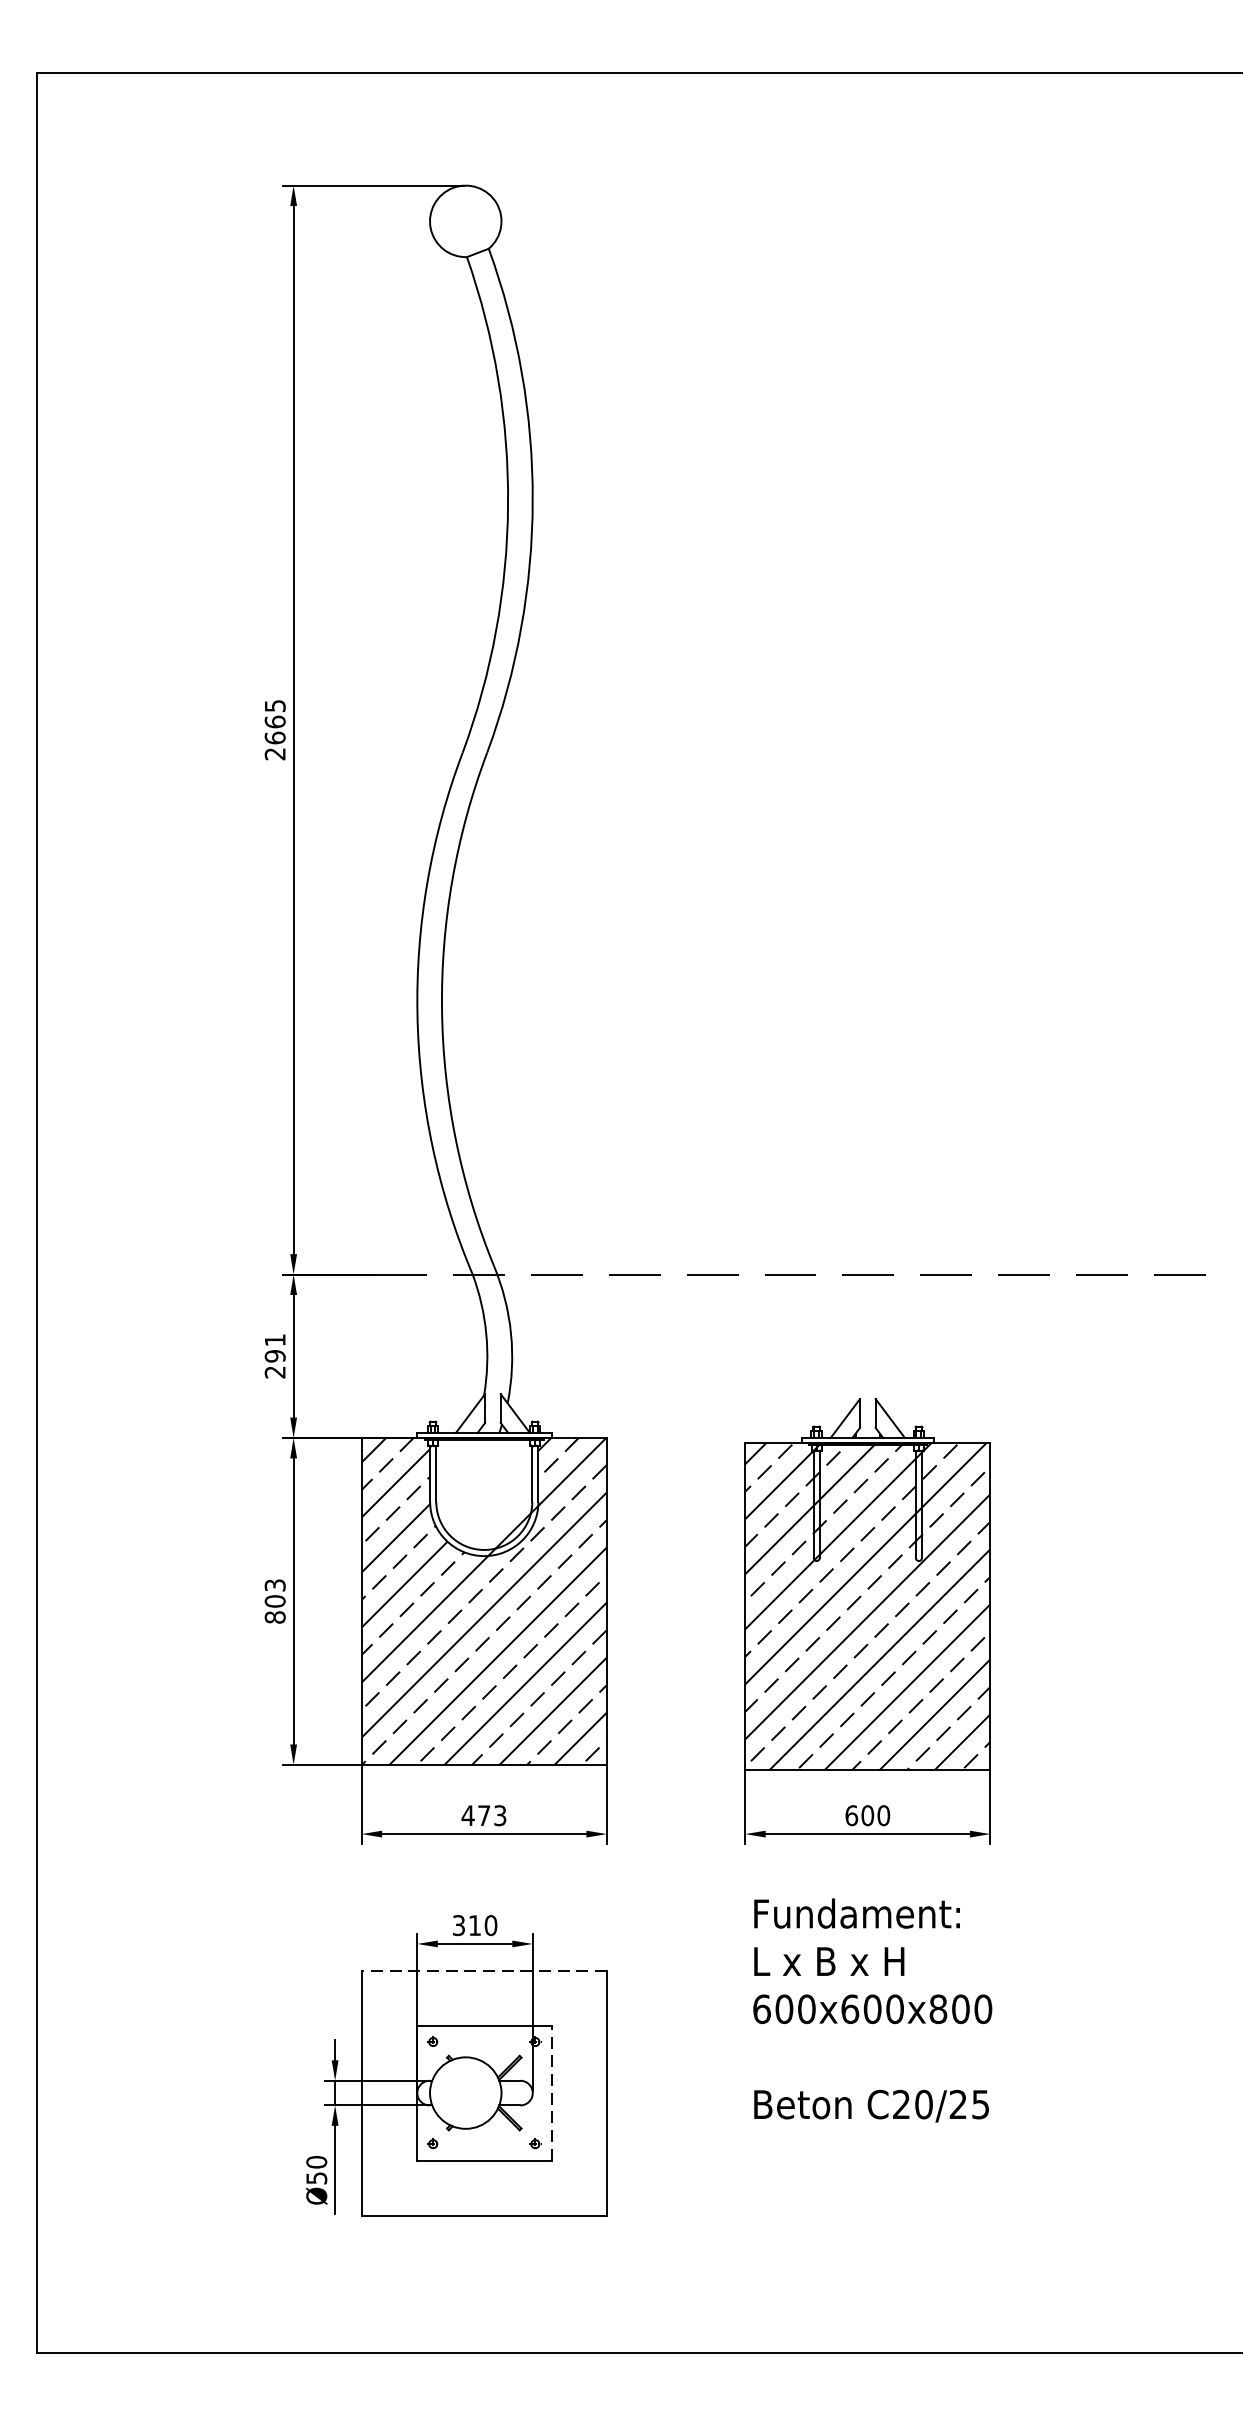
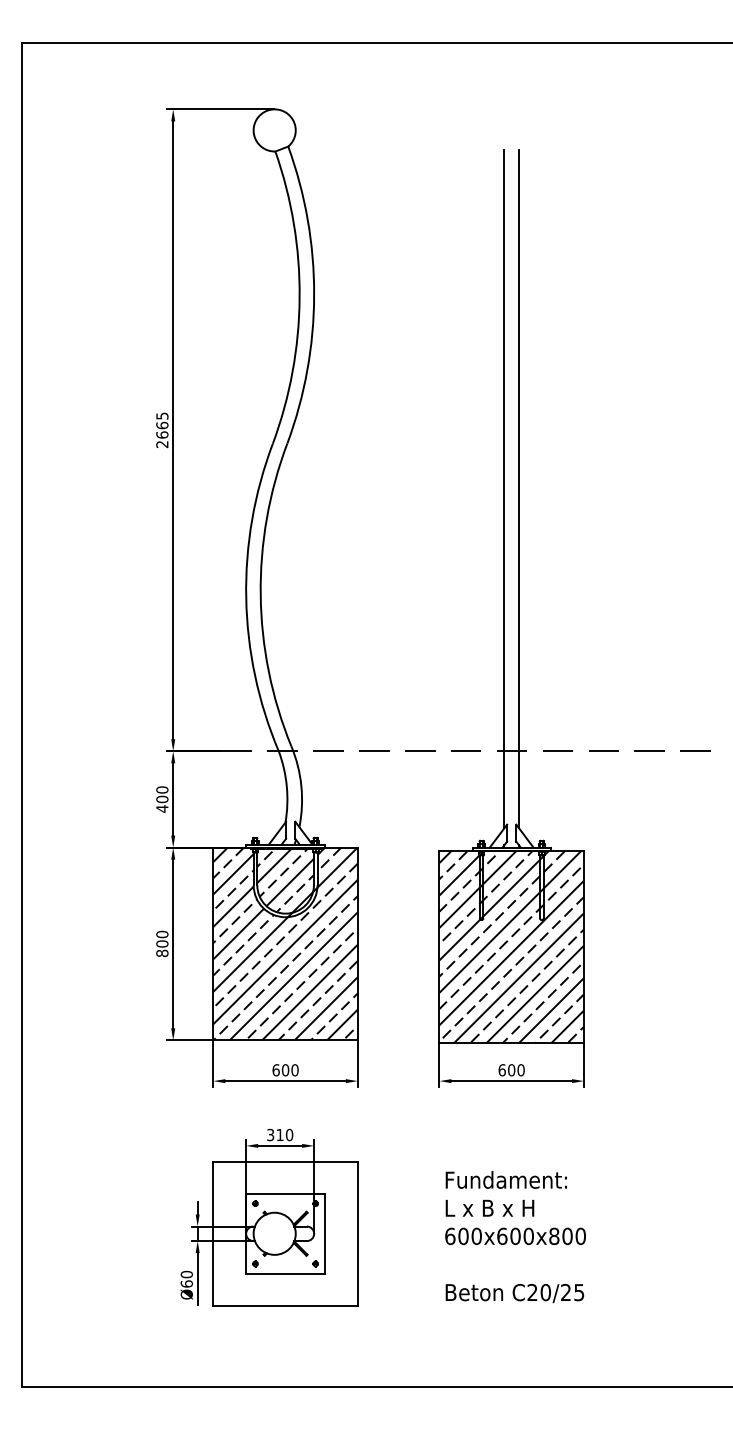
line: (855, 830) -> (504, 489), added
line: (879, 830) -> (518, 489), added
text: (275, 1356) -> (162, 799), 291 -> 400
hatch: (484, 1493) -> (285, 880), added
text: (275, 1585) -> (162, 934), 803 -> 800
text: (484, 1816) -> (285, 1070), 473 -> 600
line: (484, 1970) -> (285, 1161), dashed -> solid
text: (872, 2011) -> (515, 1237), moved
line: (551, 2092) -> (325, 1233), dashed -> solid
text: (316, 2177) -> (186, 1283), Ø50 -> Ø60

